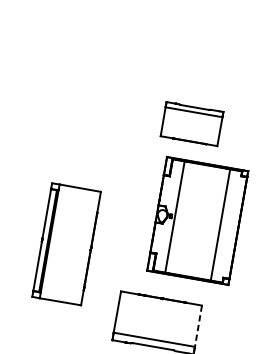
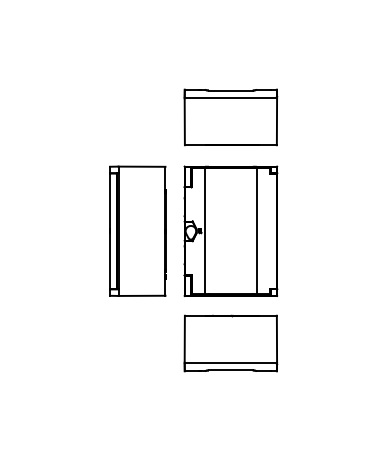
part: (191, 124) -> (230, 117), size x1.43
part: (197, 220) -> (230, 230), moved
part: (66, 243) -> (137, 230), moved
line: (198, 326) -> (276, 339), dashed -> solid

